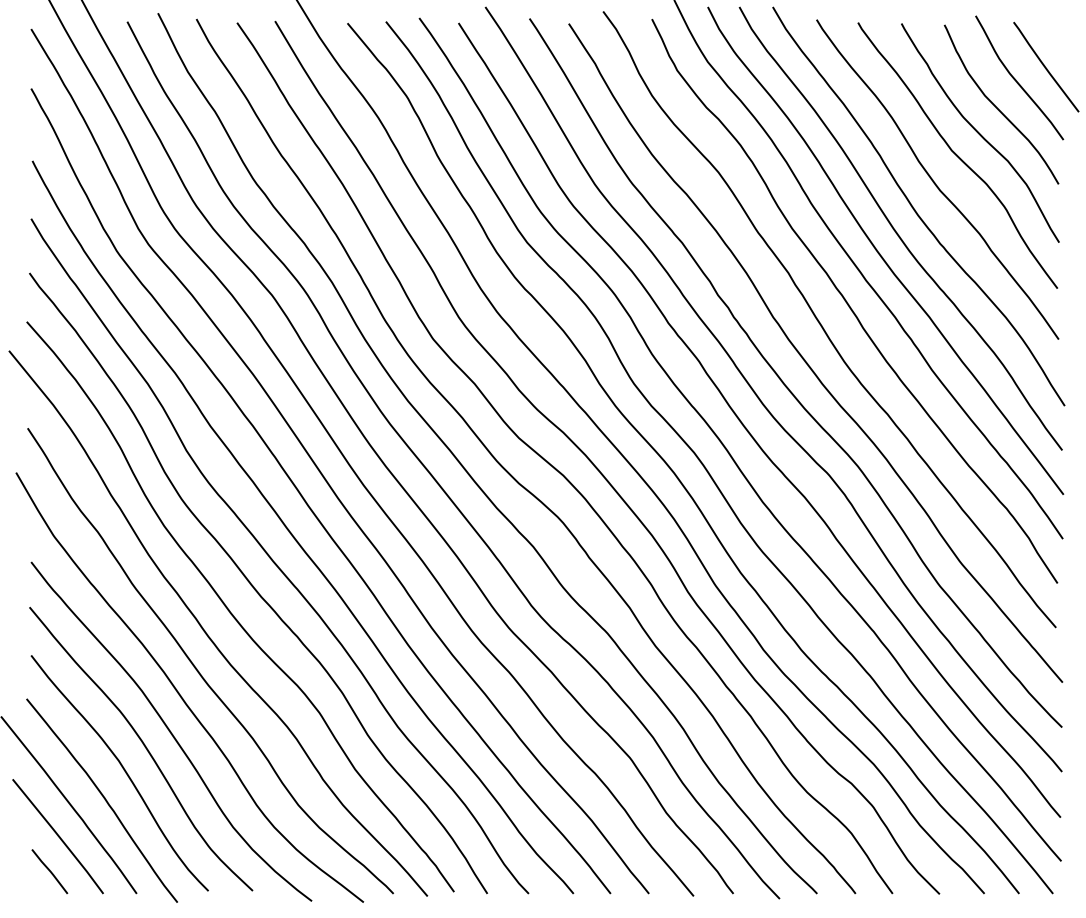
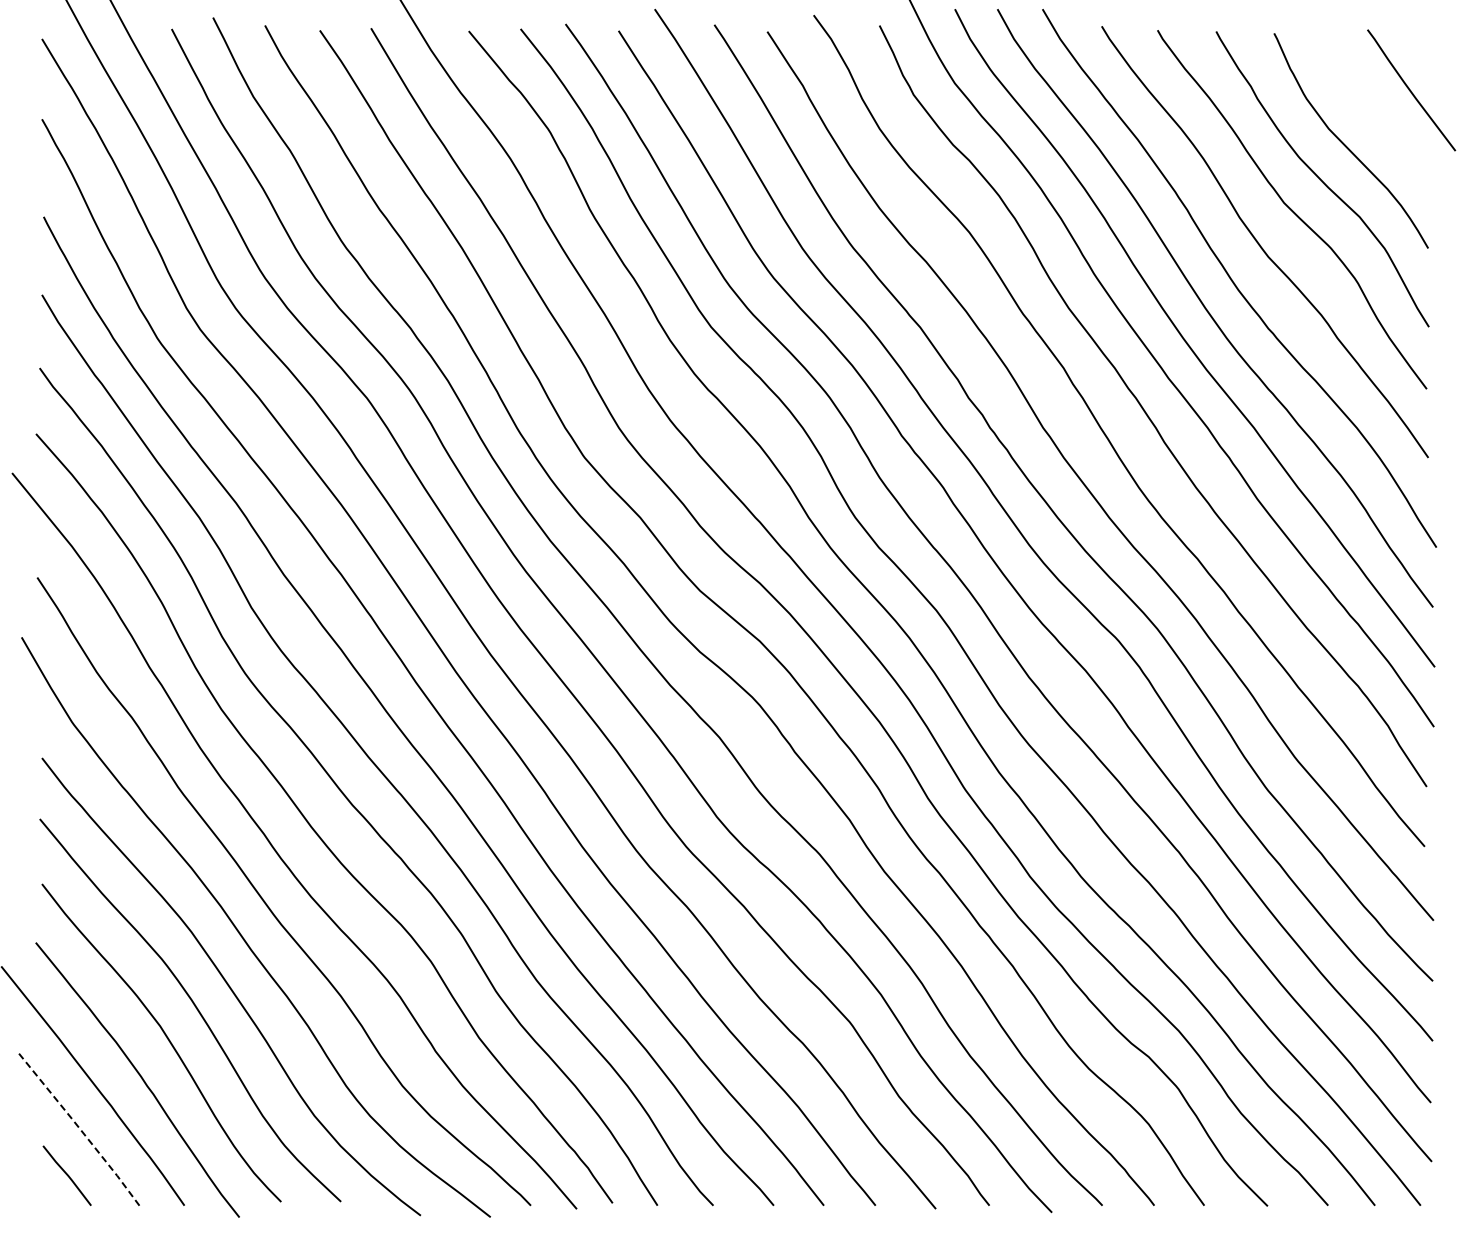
curve: (1016, 80) -> (1371, 108), removed
line: (58, 835) -> (78, 1127), solid -> dashed

